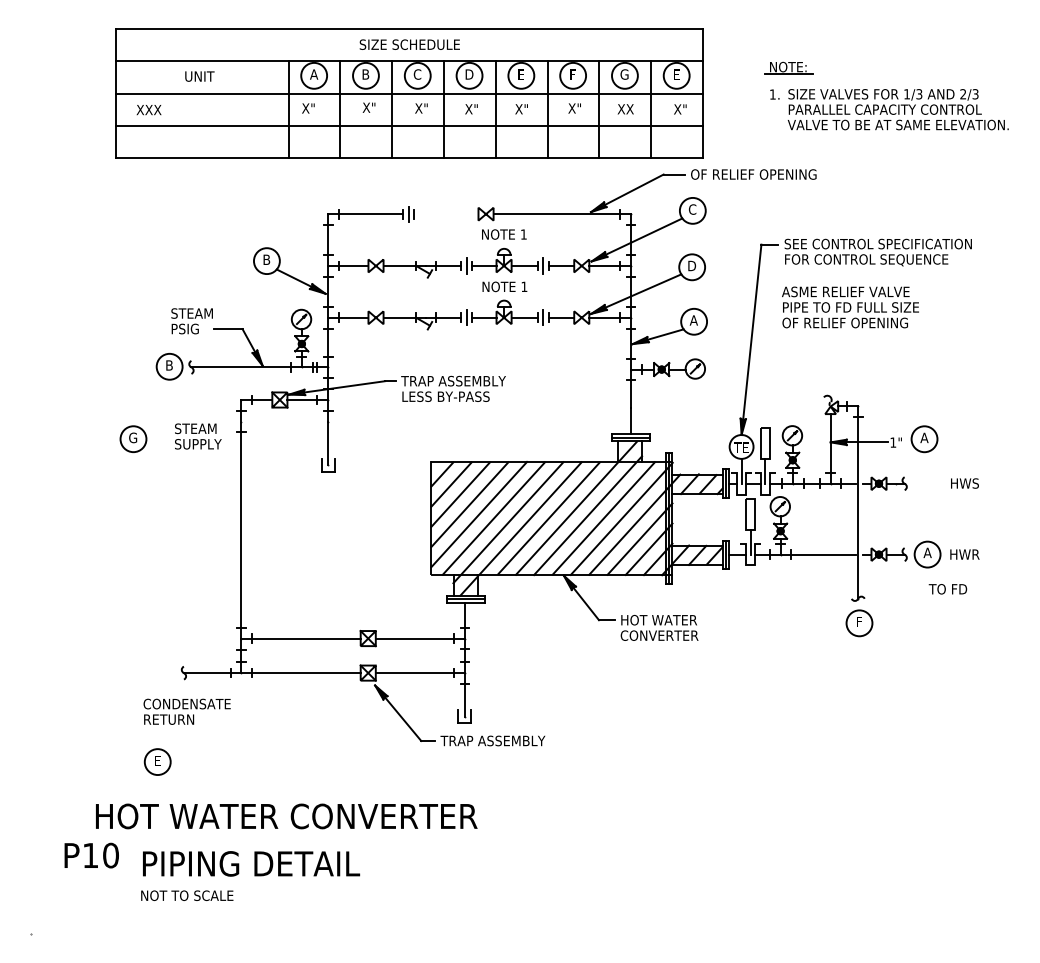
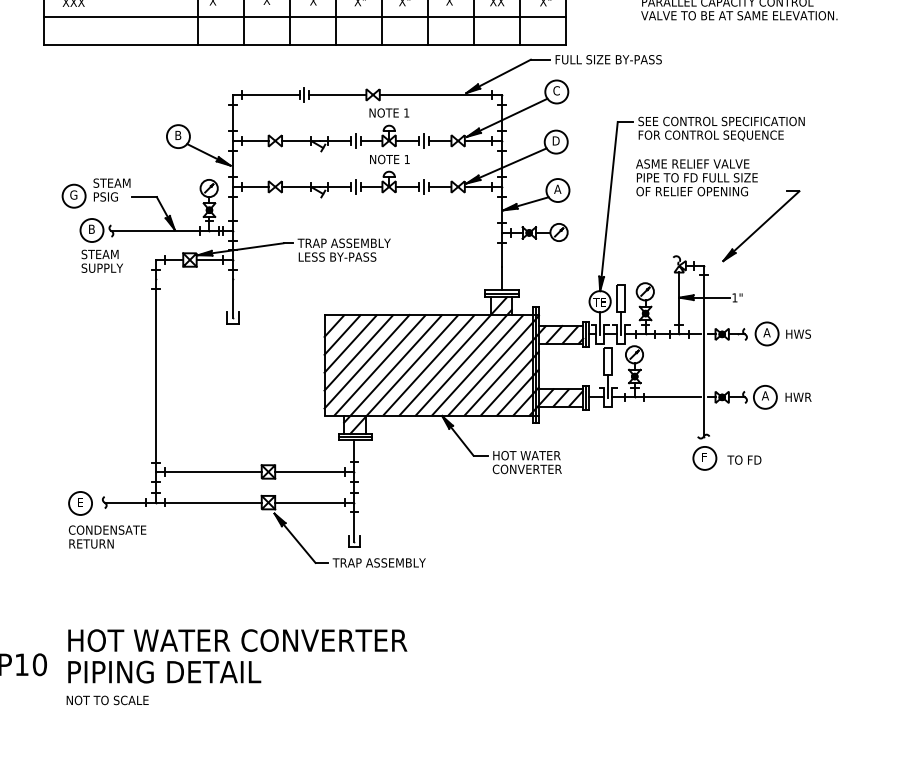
text: (753, 174) -> (610, 59), OF RELIEF OPENING -> FULL SIZE BY-PASS
line: (445, 214) -> (337, 95), added
part: (922, 361) -> (760, 225), added
text: (198, 436) -> (102, 261), moved
part: (133, 438) -> (74, 195), moved
part: (924, 439) -> (767, 334), moved
text: (947, 589) -> (743, 460), moved
part: (157, 761) -> (80, 502), moved
text: (286, 816) -> (237, 640), moved

